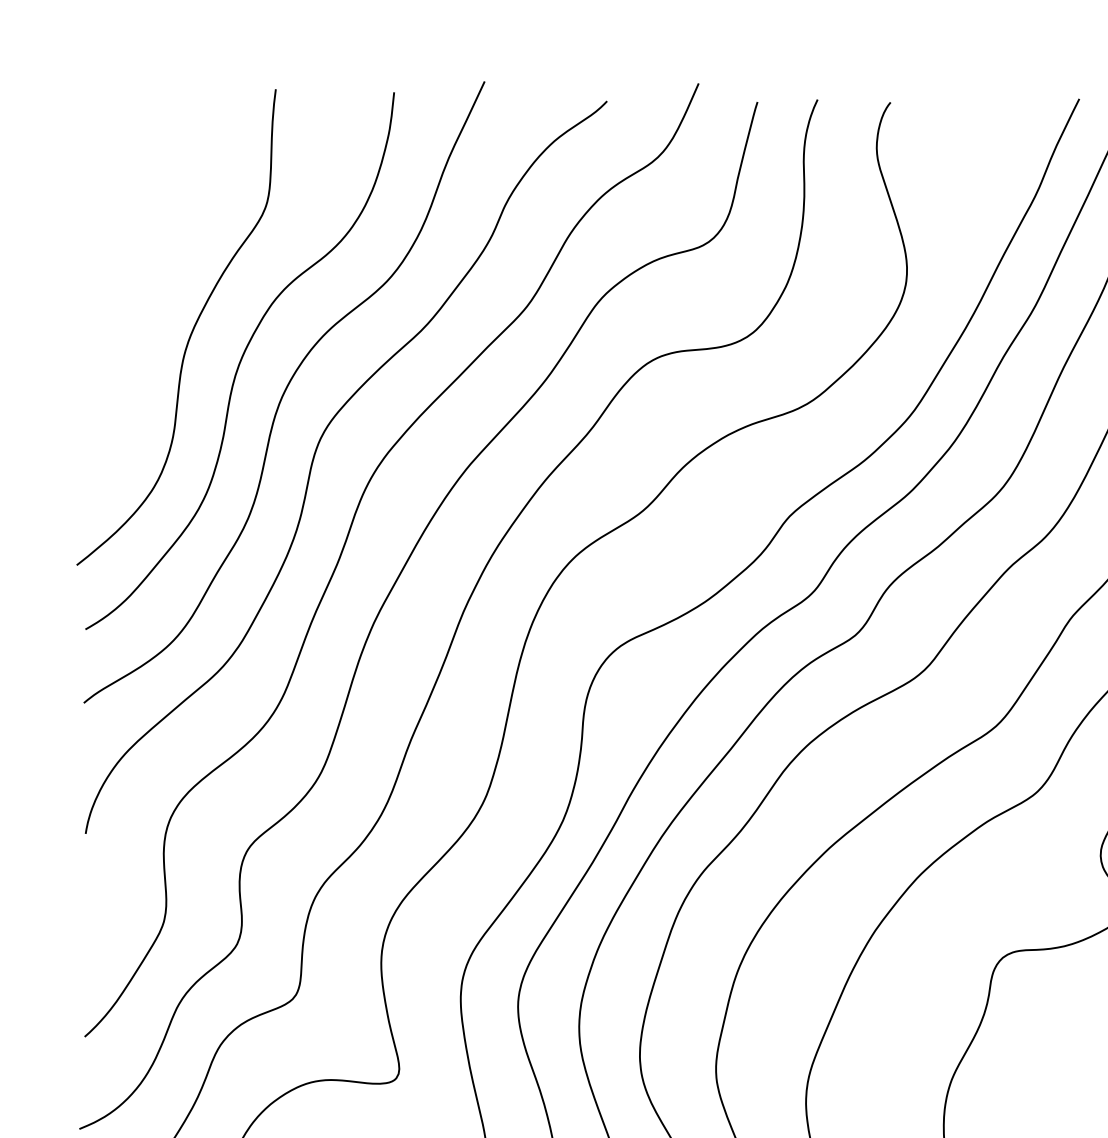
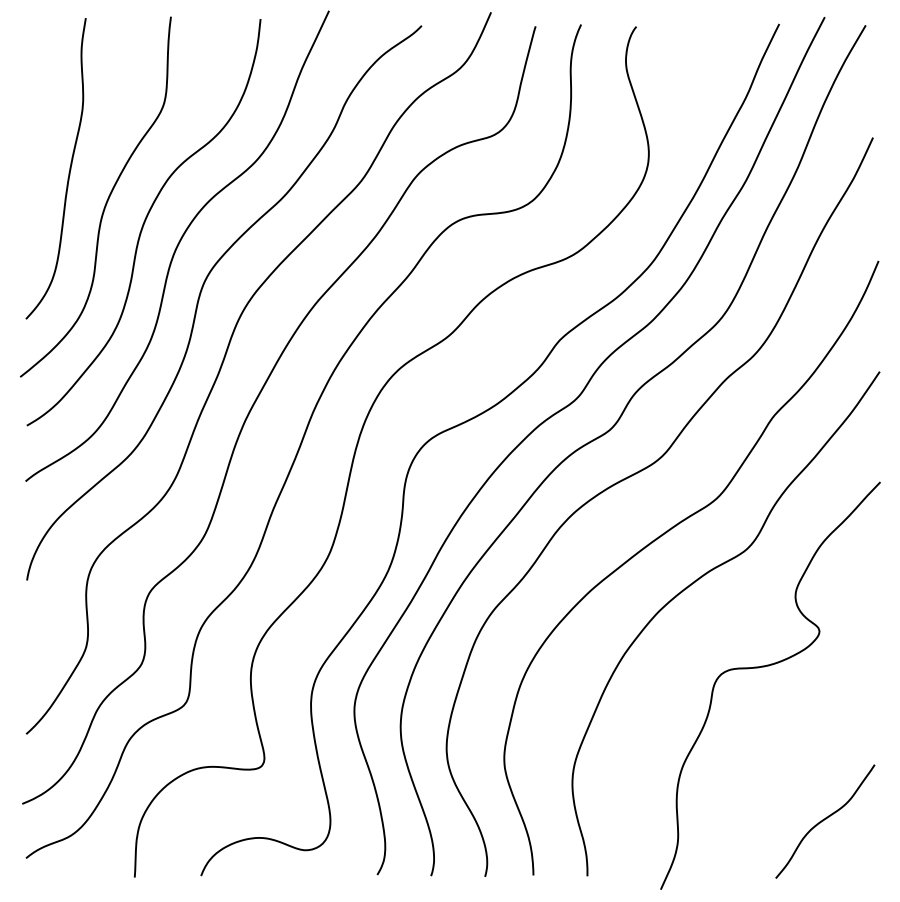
curve: (140, 295) -> (68, 172), added

